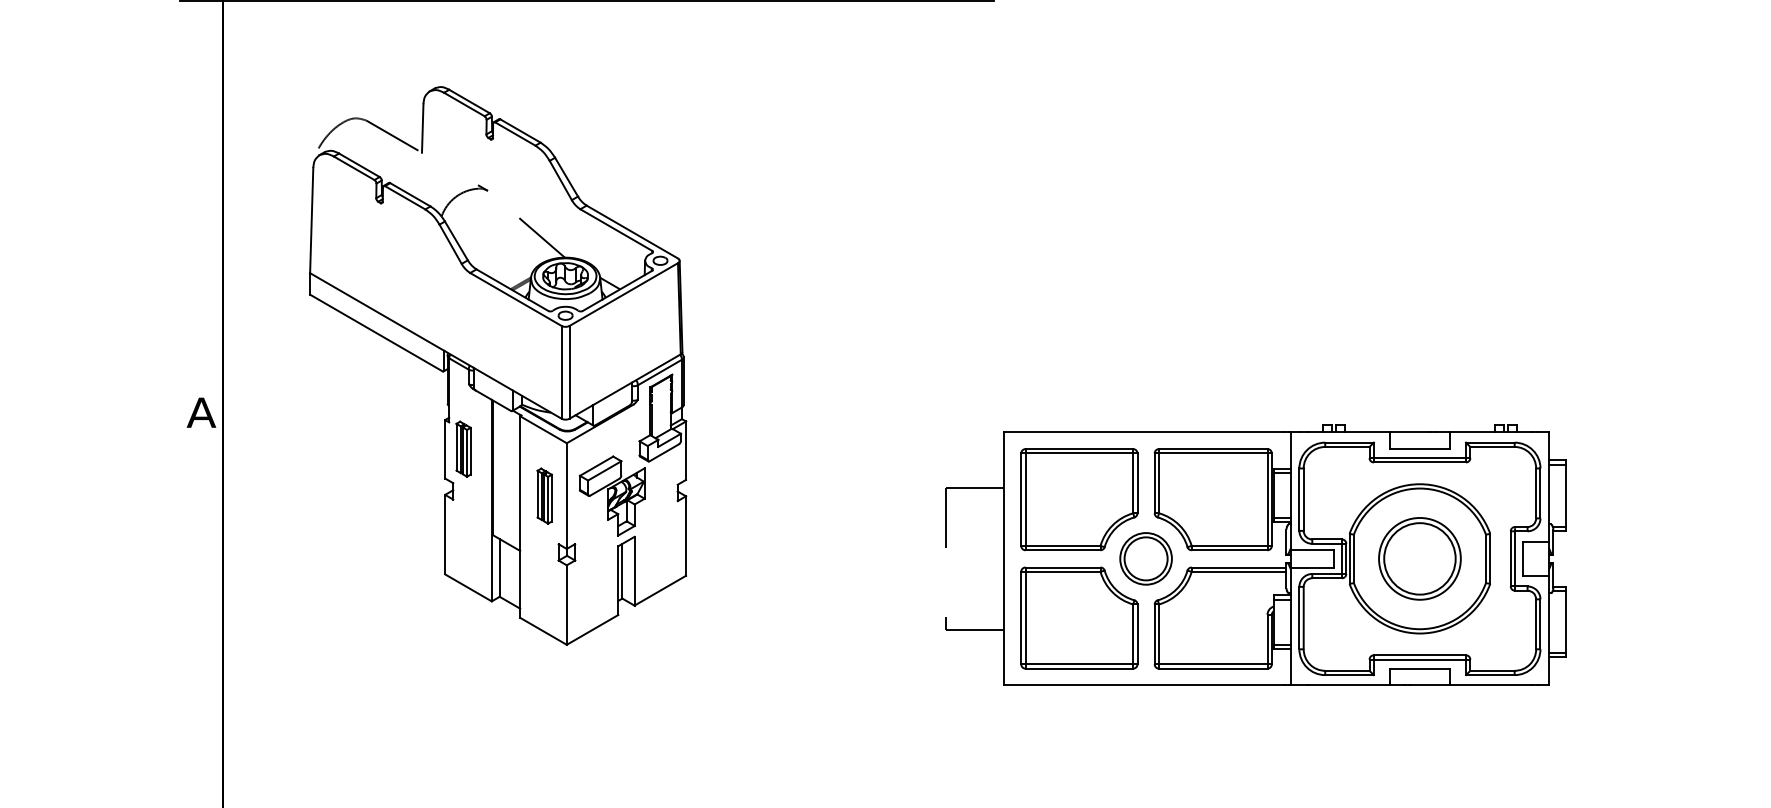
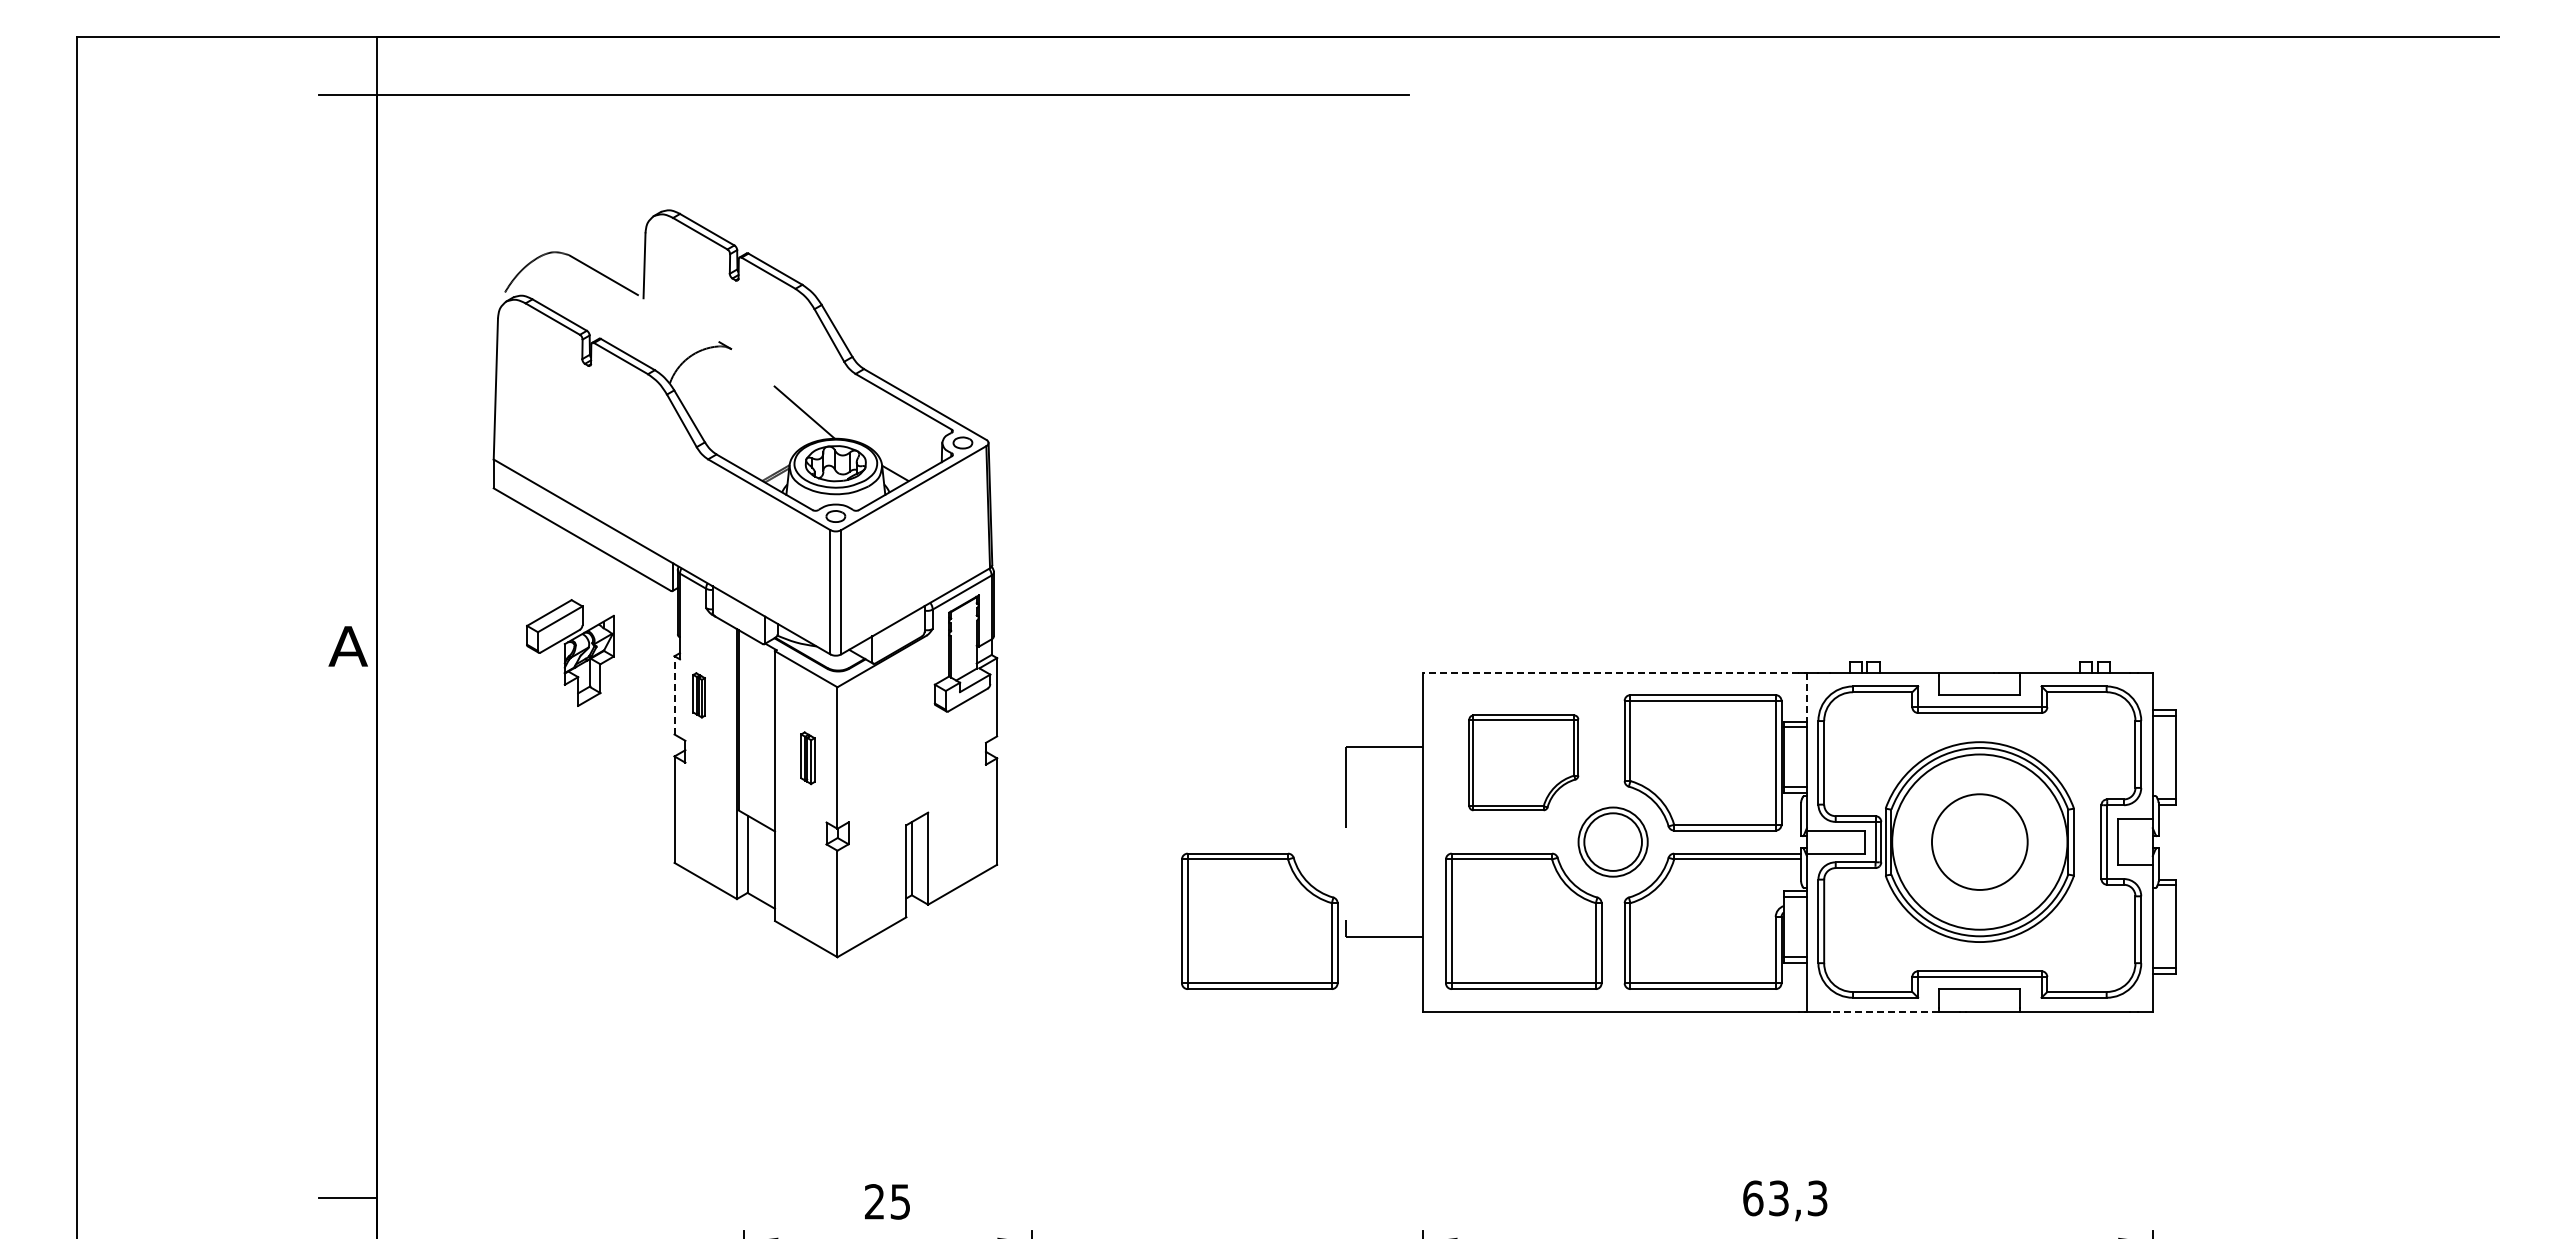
line: (1144, 432) -> (1610, 672), solid -> dashed
line: (445, 448) -> (674, 694), solid -> dashed
part: (463, 449) -> (698, 695), size x0.6
line: (1290, 450) -> (1806, 697), solid -> dashed
part: (612, 495) -> (570, 652), moved
part: (544, 496) -> (807, 758), size x0.7
part: (1079, 499) -> (1523, 762), size x0.7
circle: (1419, 558) -> (1979, 841), size x1.6
part: (881, 617) -> (1259, 920), added
line: (1348, 685) -> (1884, 1011), solid -> dashed

